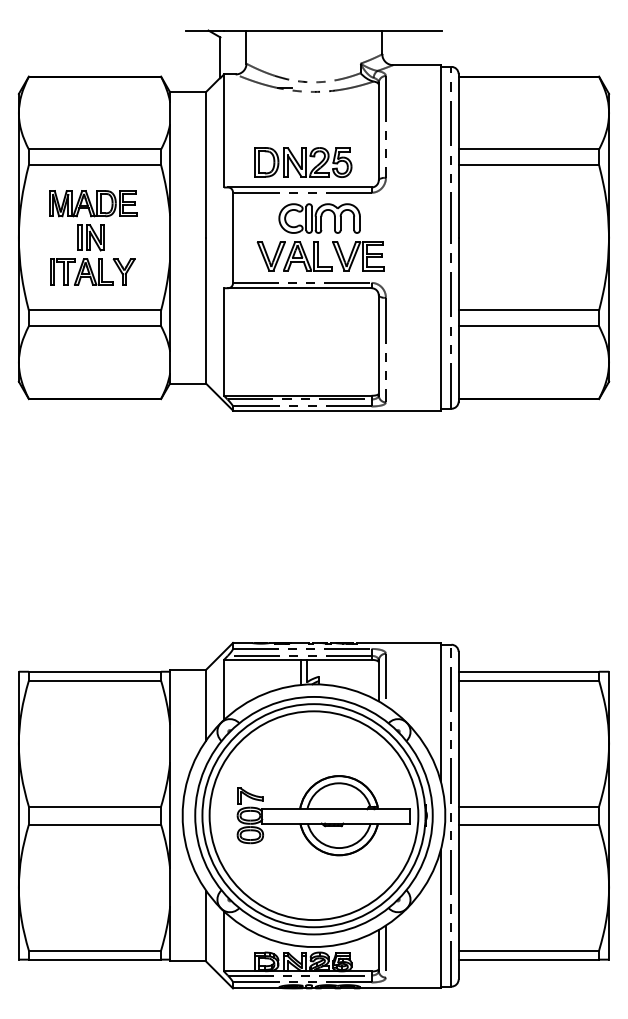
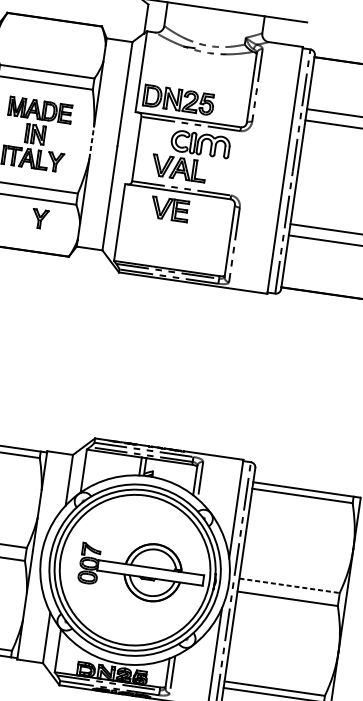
part: (303, 162) -> (179, 100), moved
line: (170, 237) -> (92, 142), solid -> dashed
part: (358, 256) -> (169, 209), moved
part: (113, 352) -> (39, 218), added
line: (529, 806) -> (290, 585), solid -> dashed

